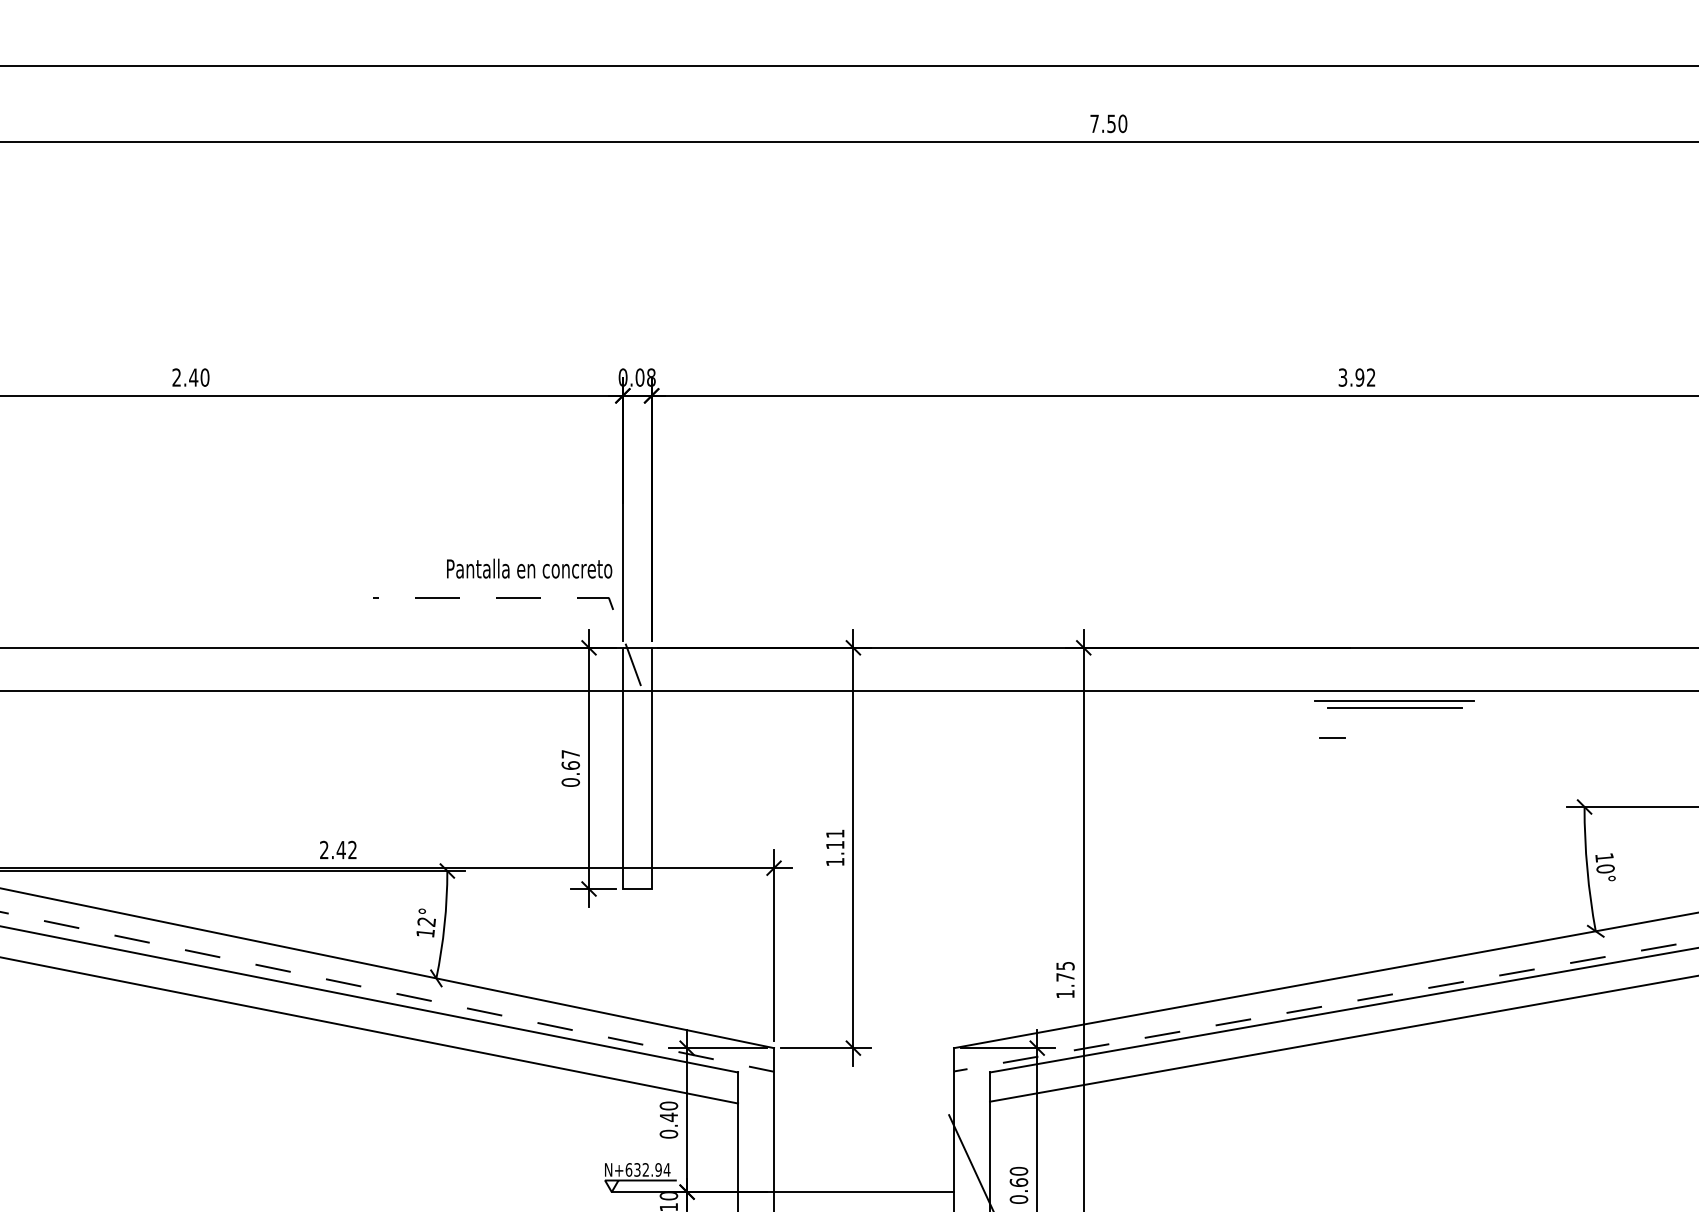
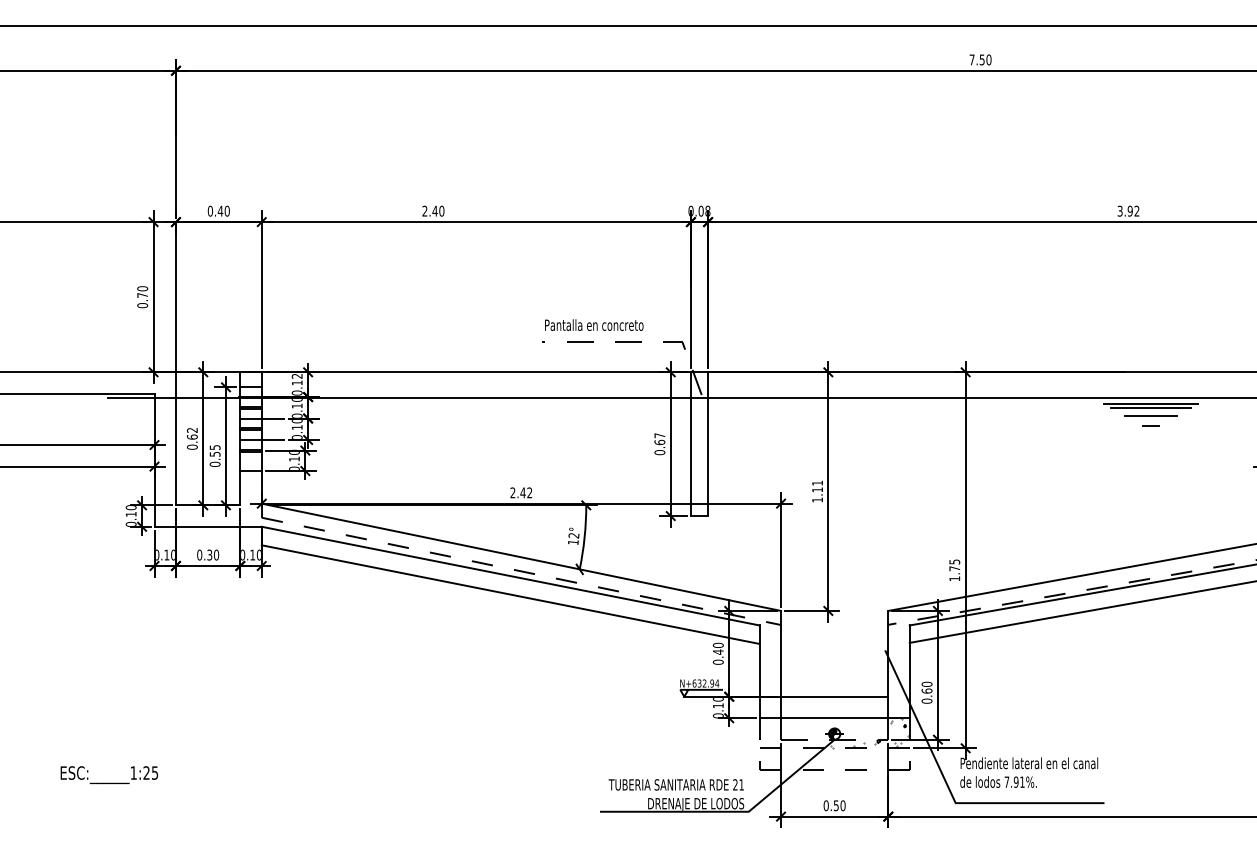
text: (529, 567) -> (594, 324), moved
line: (1393, 720) -> (1150, 415), added
line: (1331, 737) -> (1150, 425), moved

